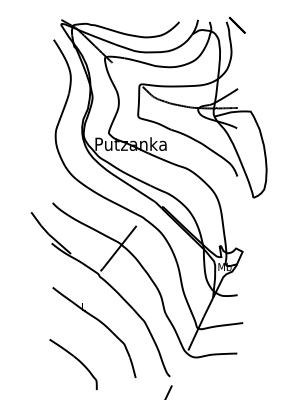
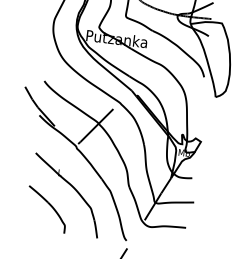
part: (73, 364) -> (46, 209), moved

